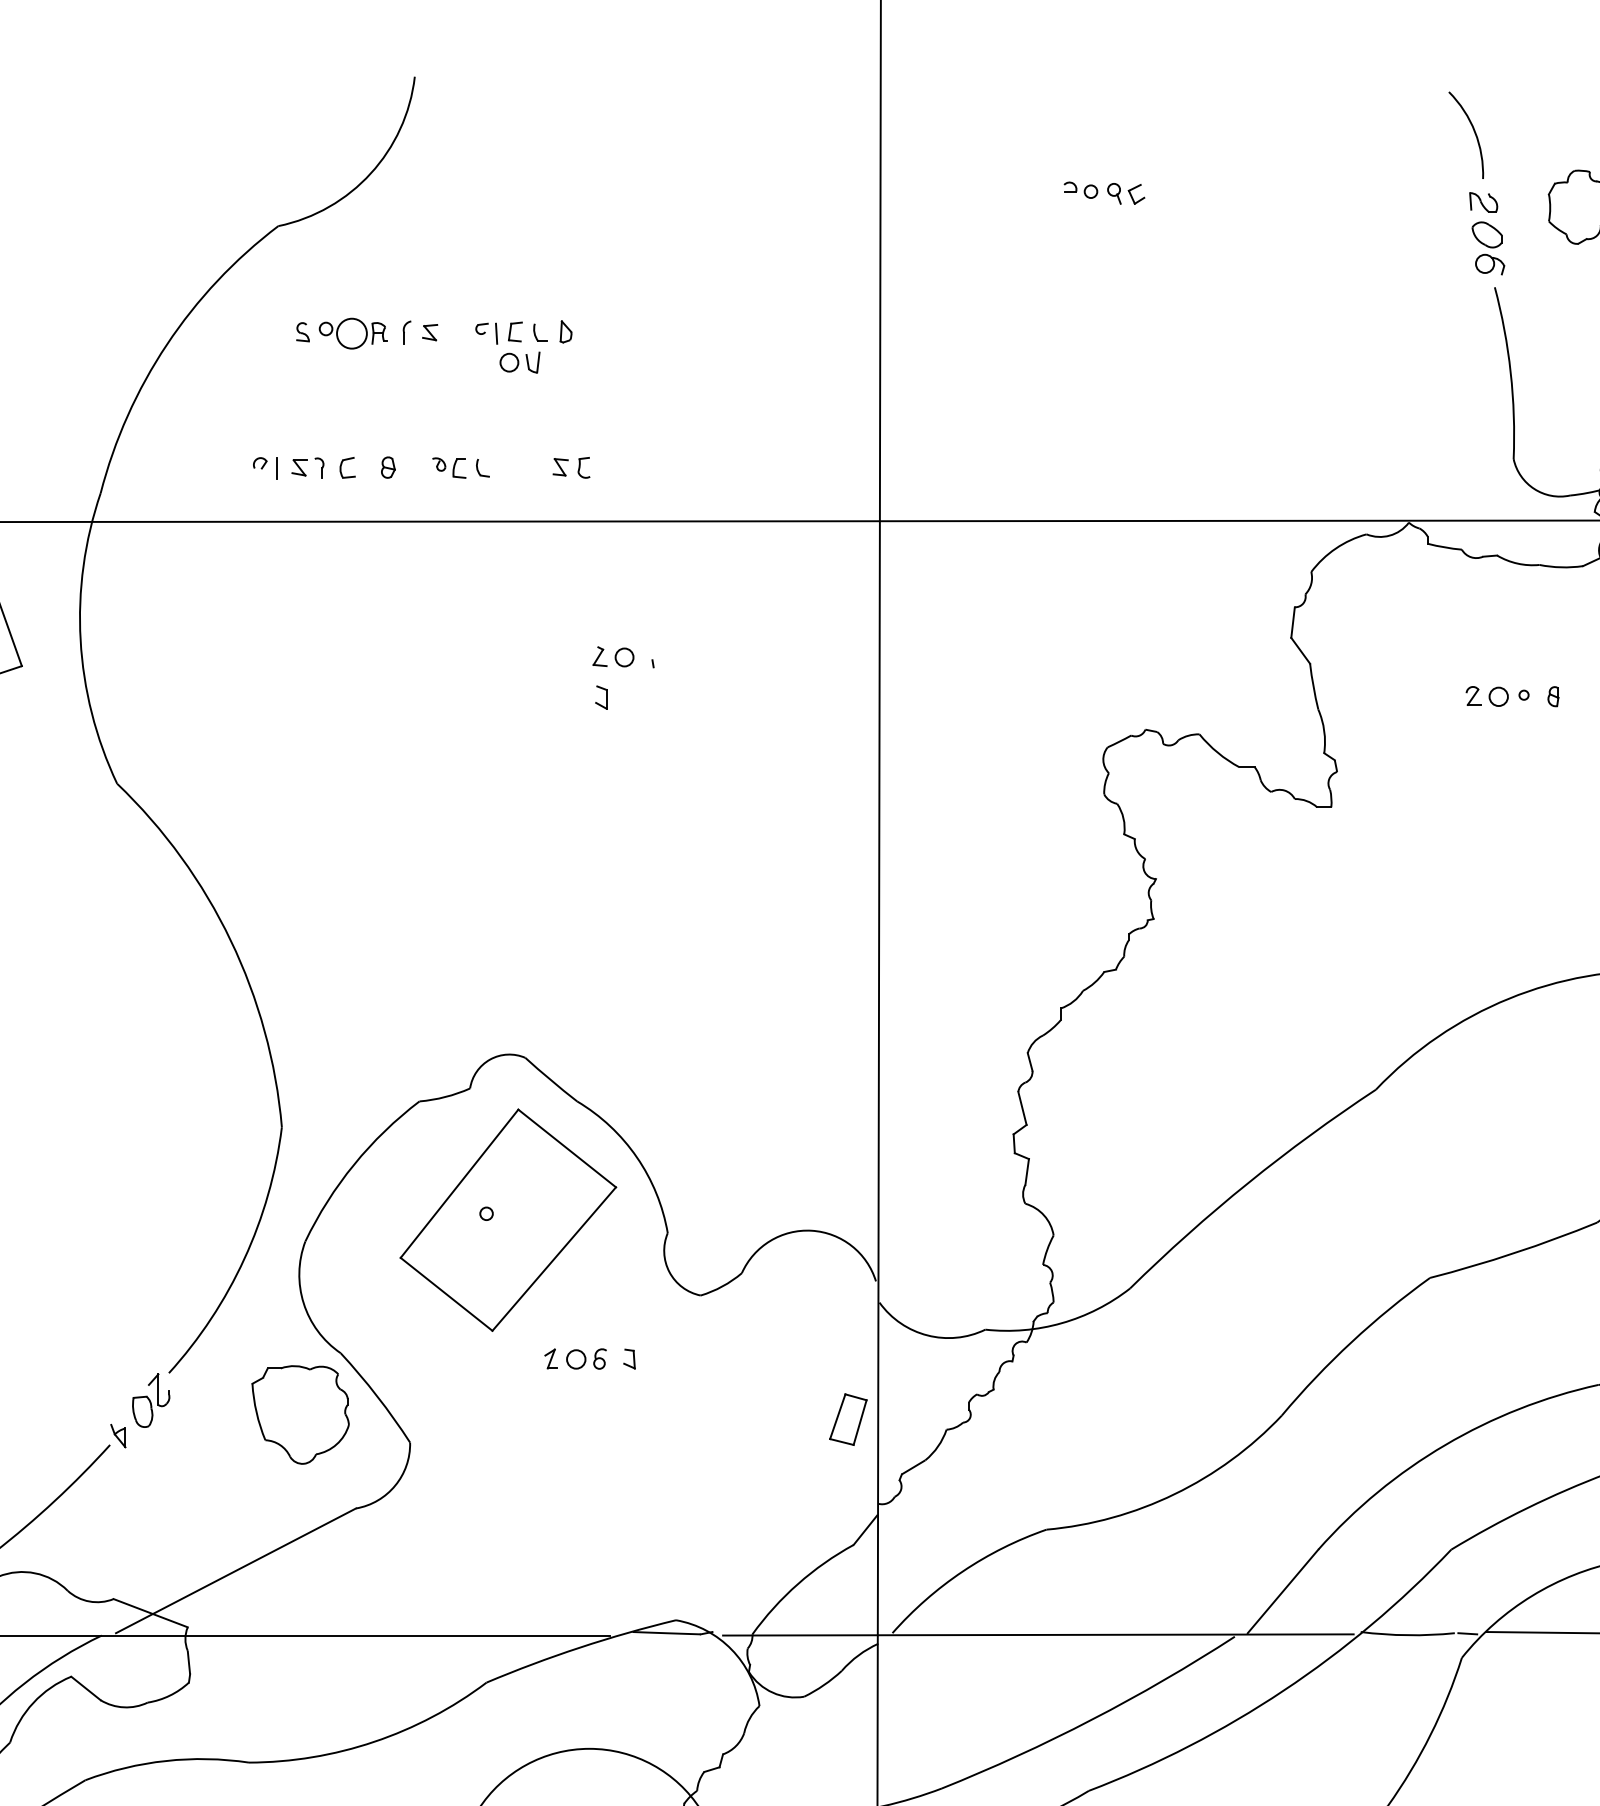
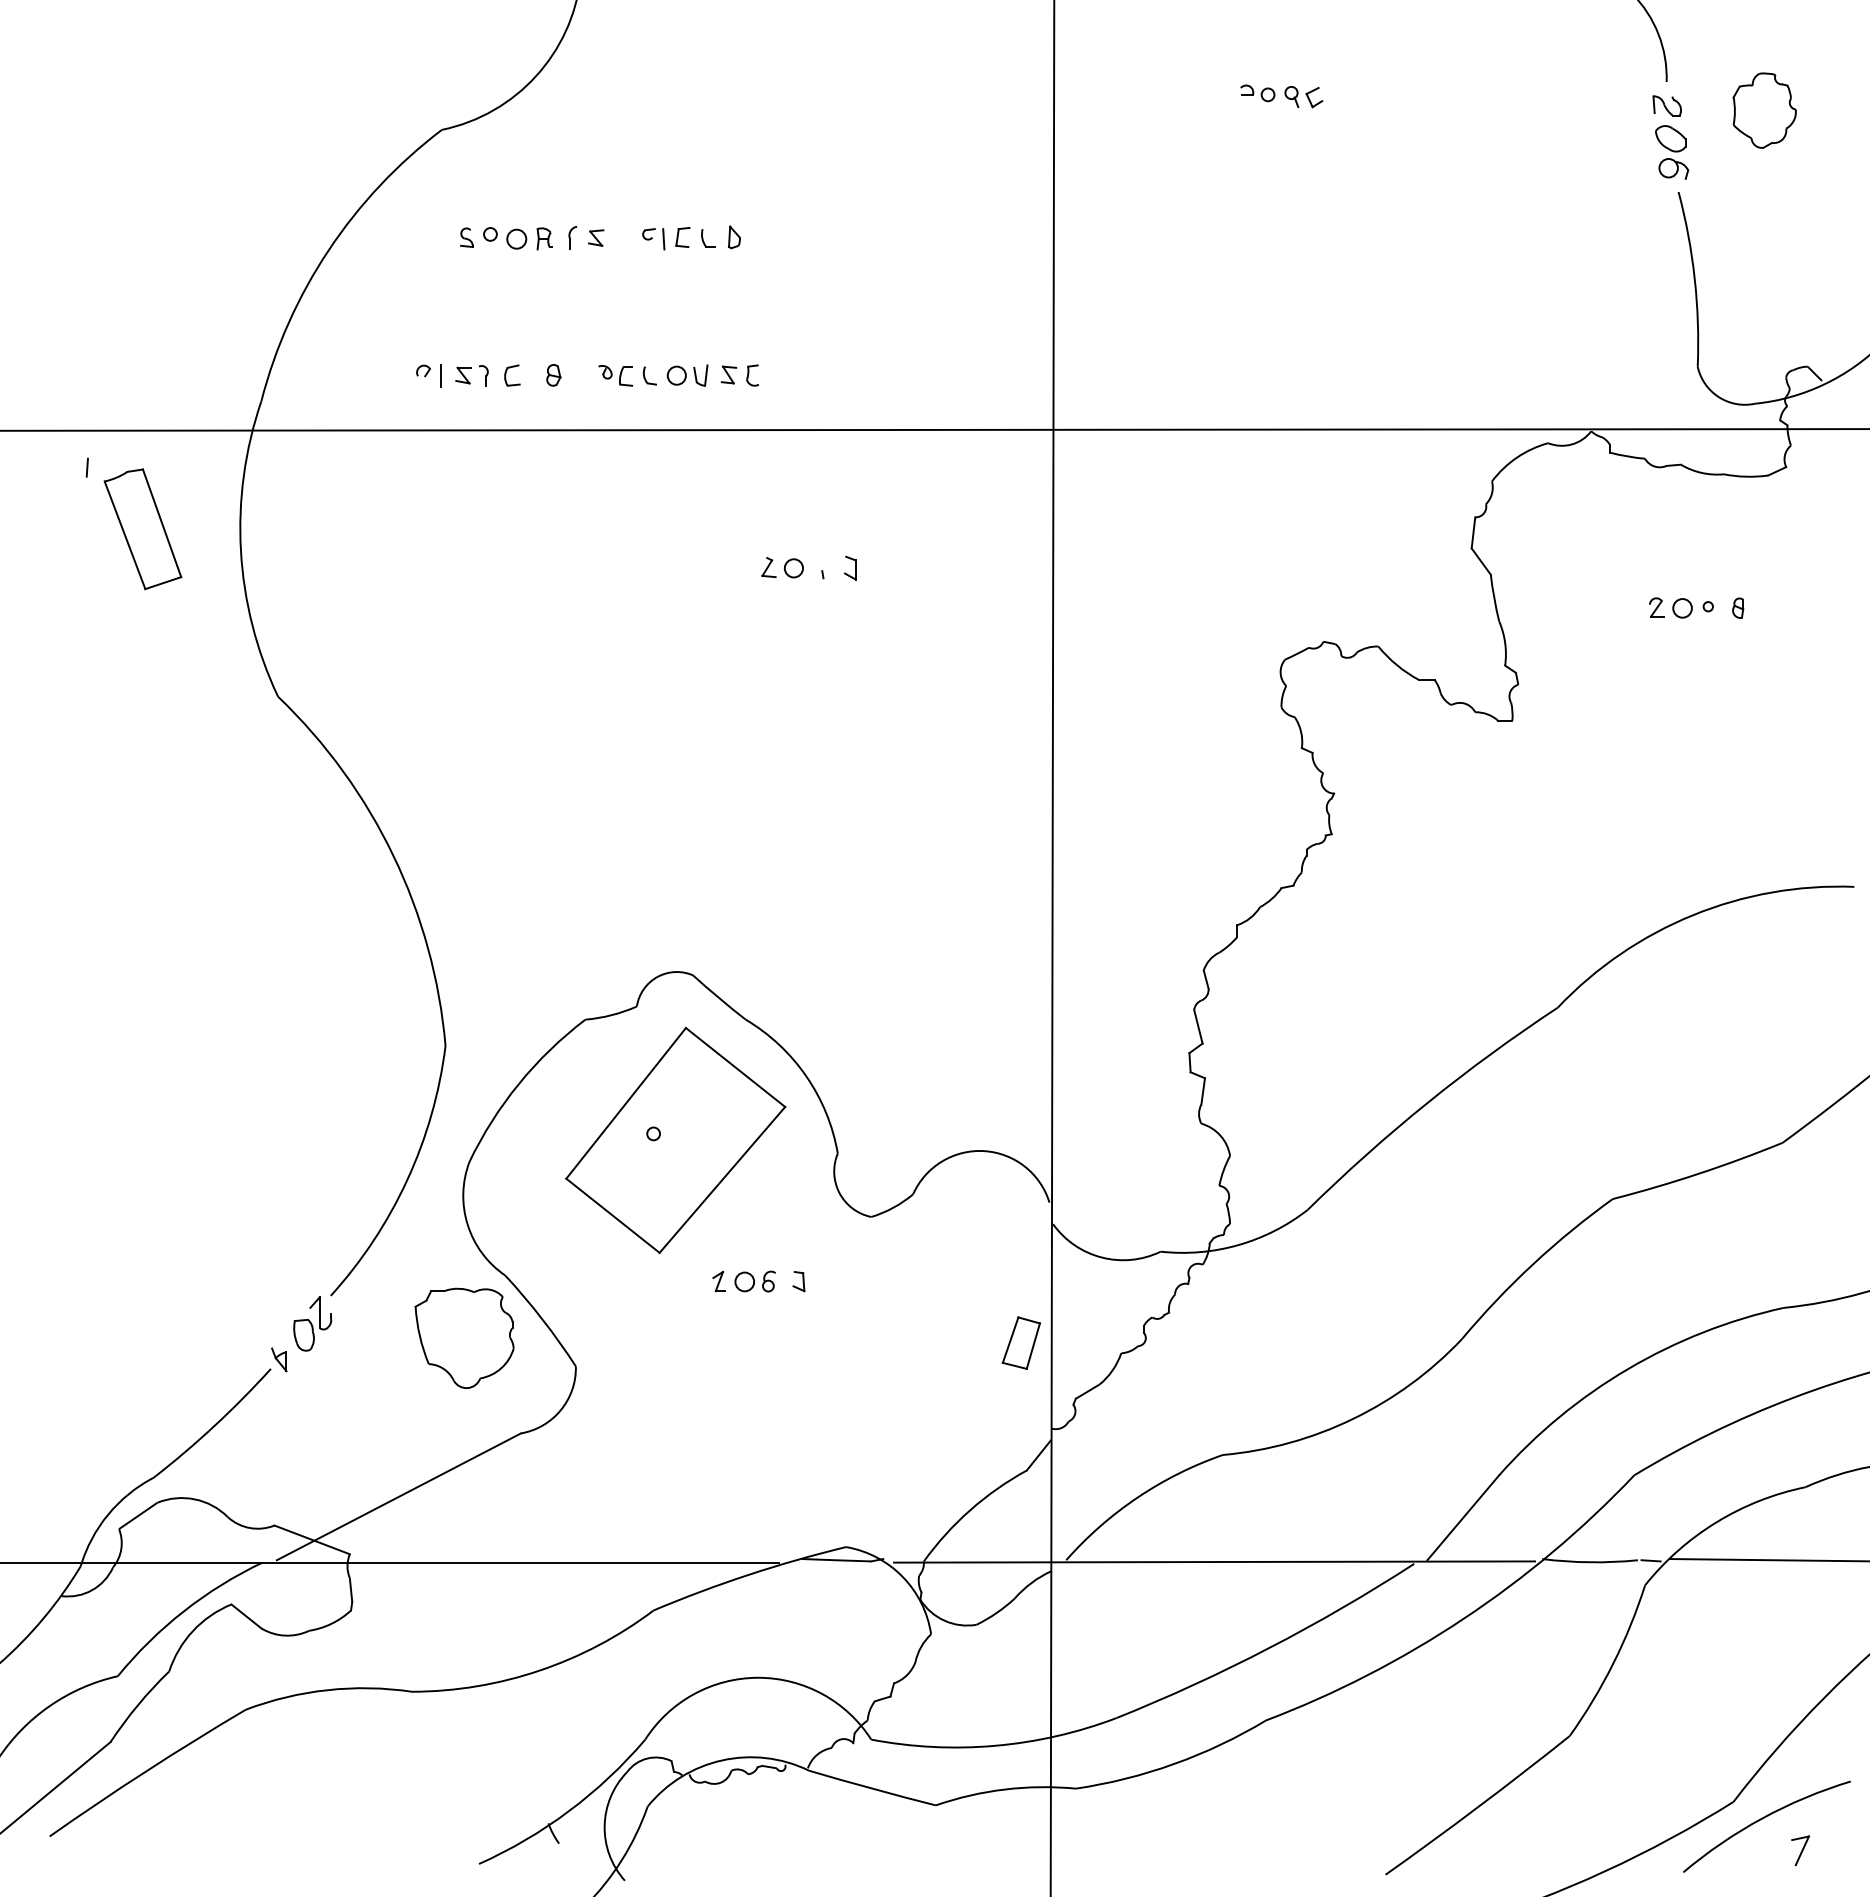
circle: (351, 333) -> (516, 238), size x0.62
part: (519, 362) -> (687, 375), moved
part: (601, 696) -> (850, 567), moved

